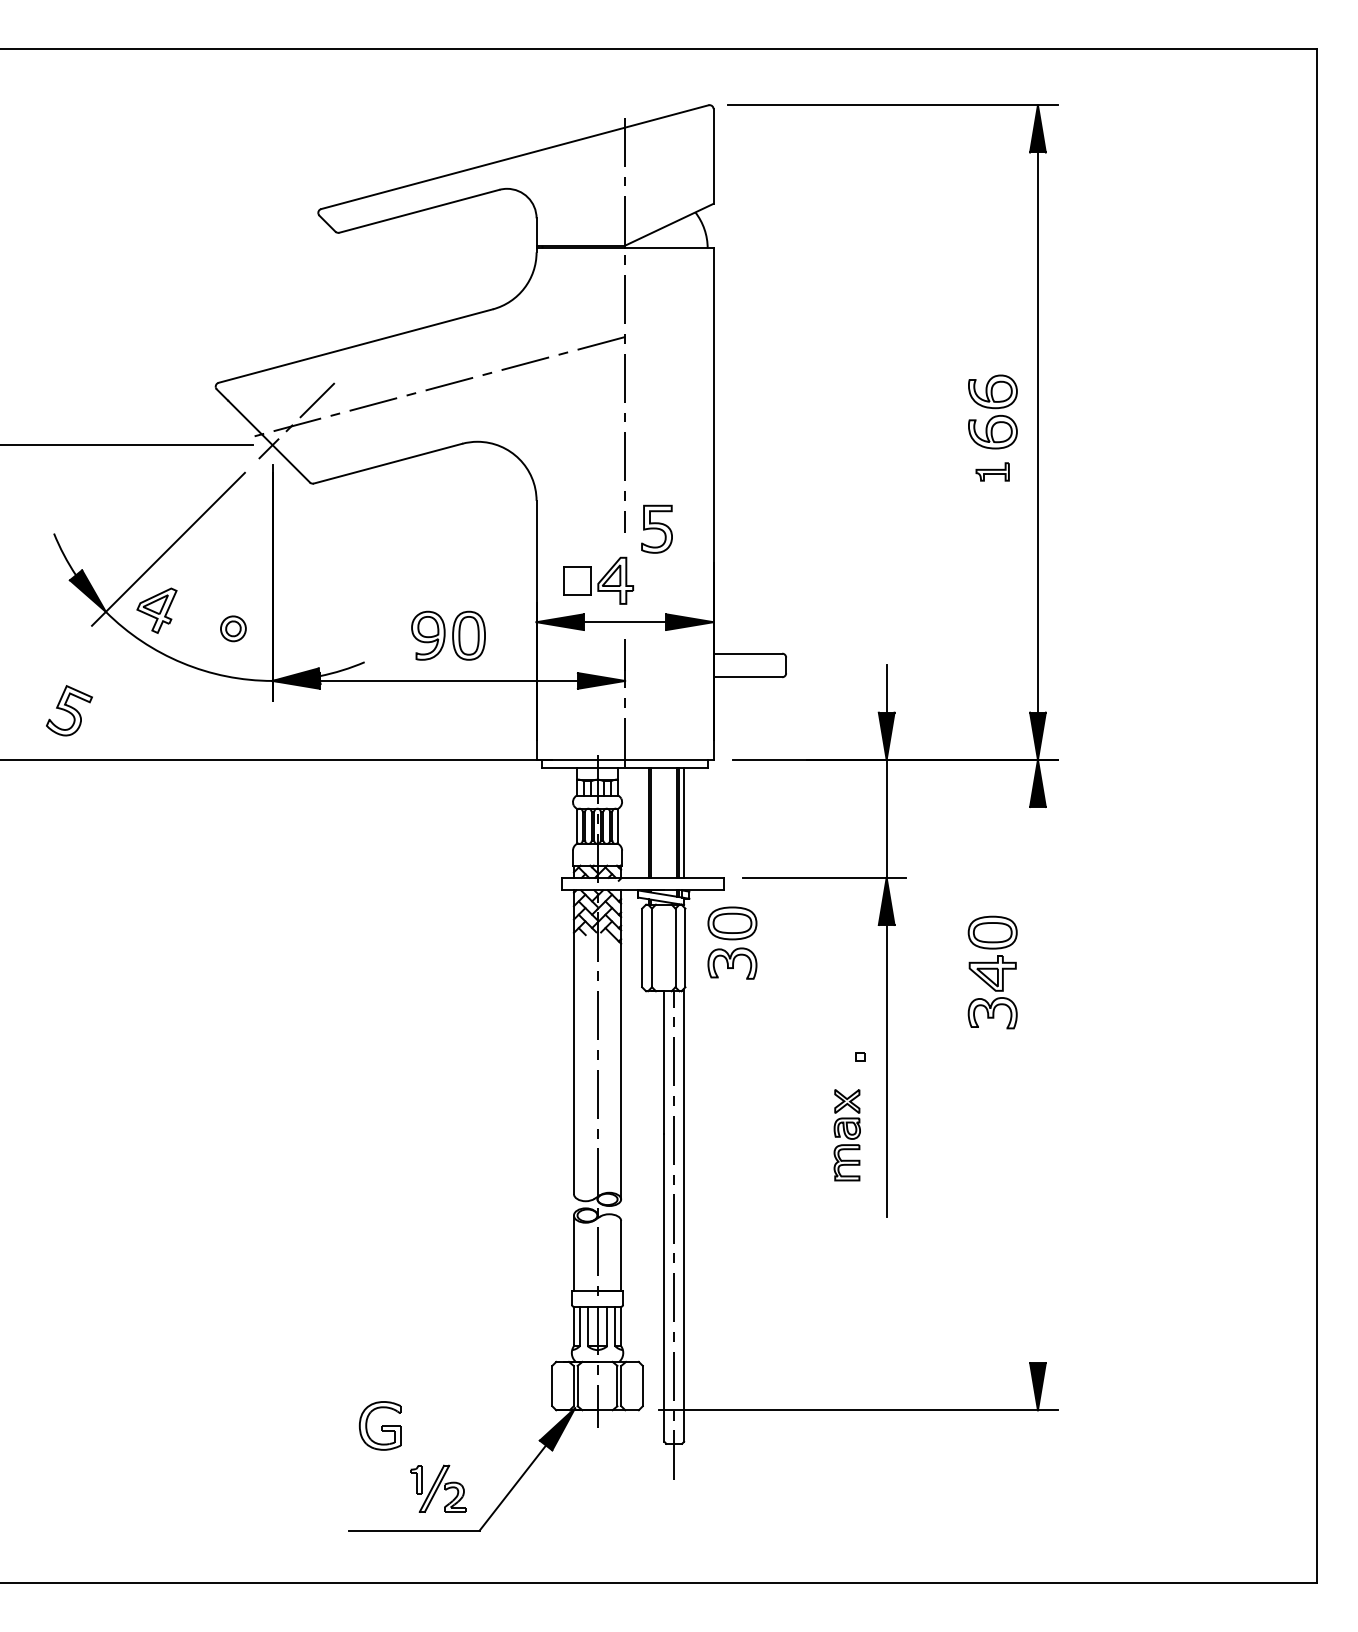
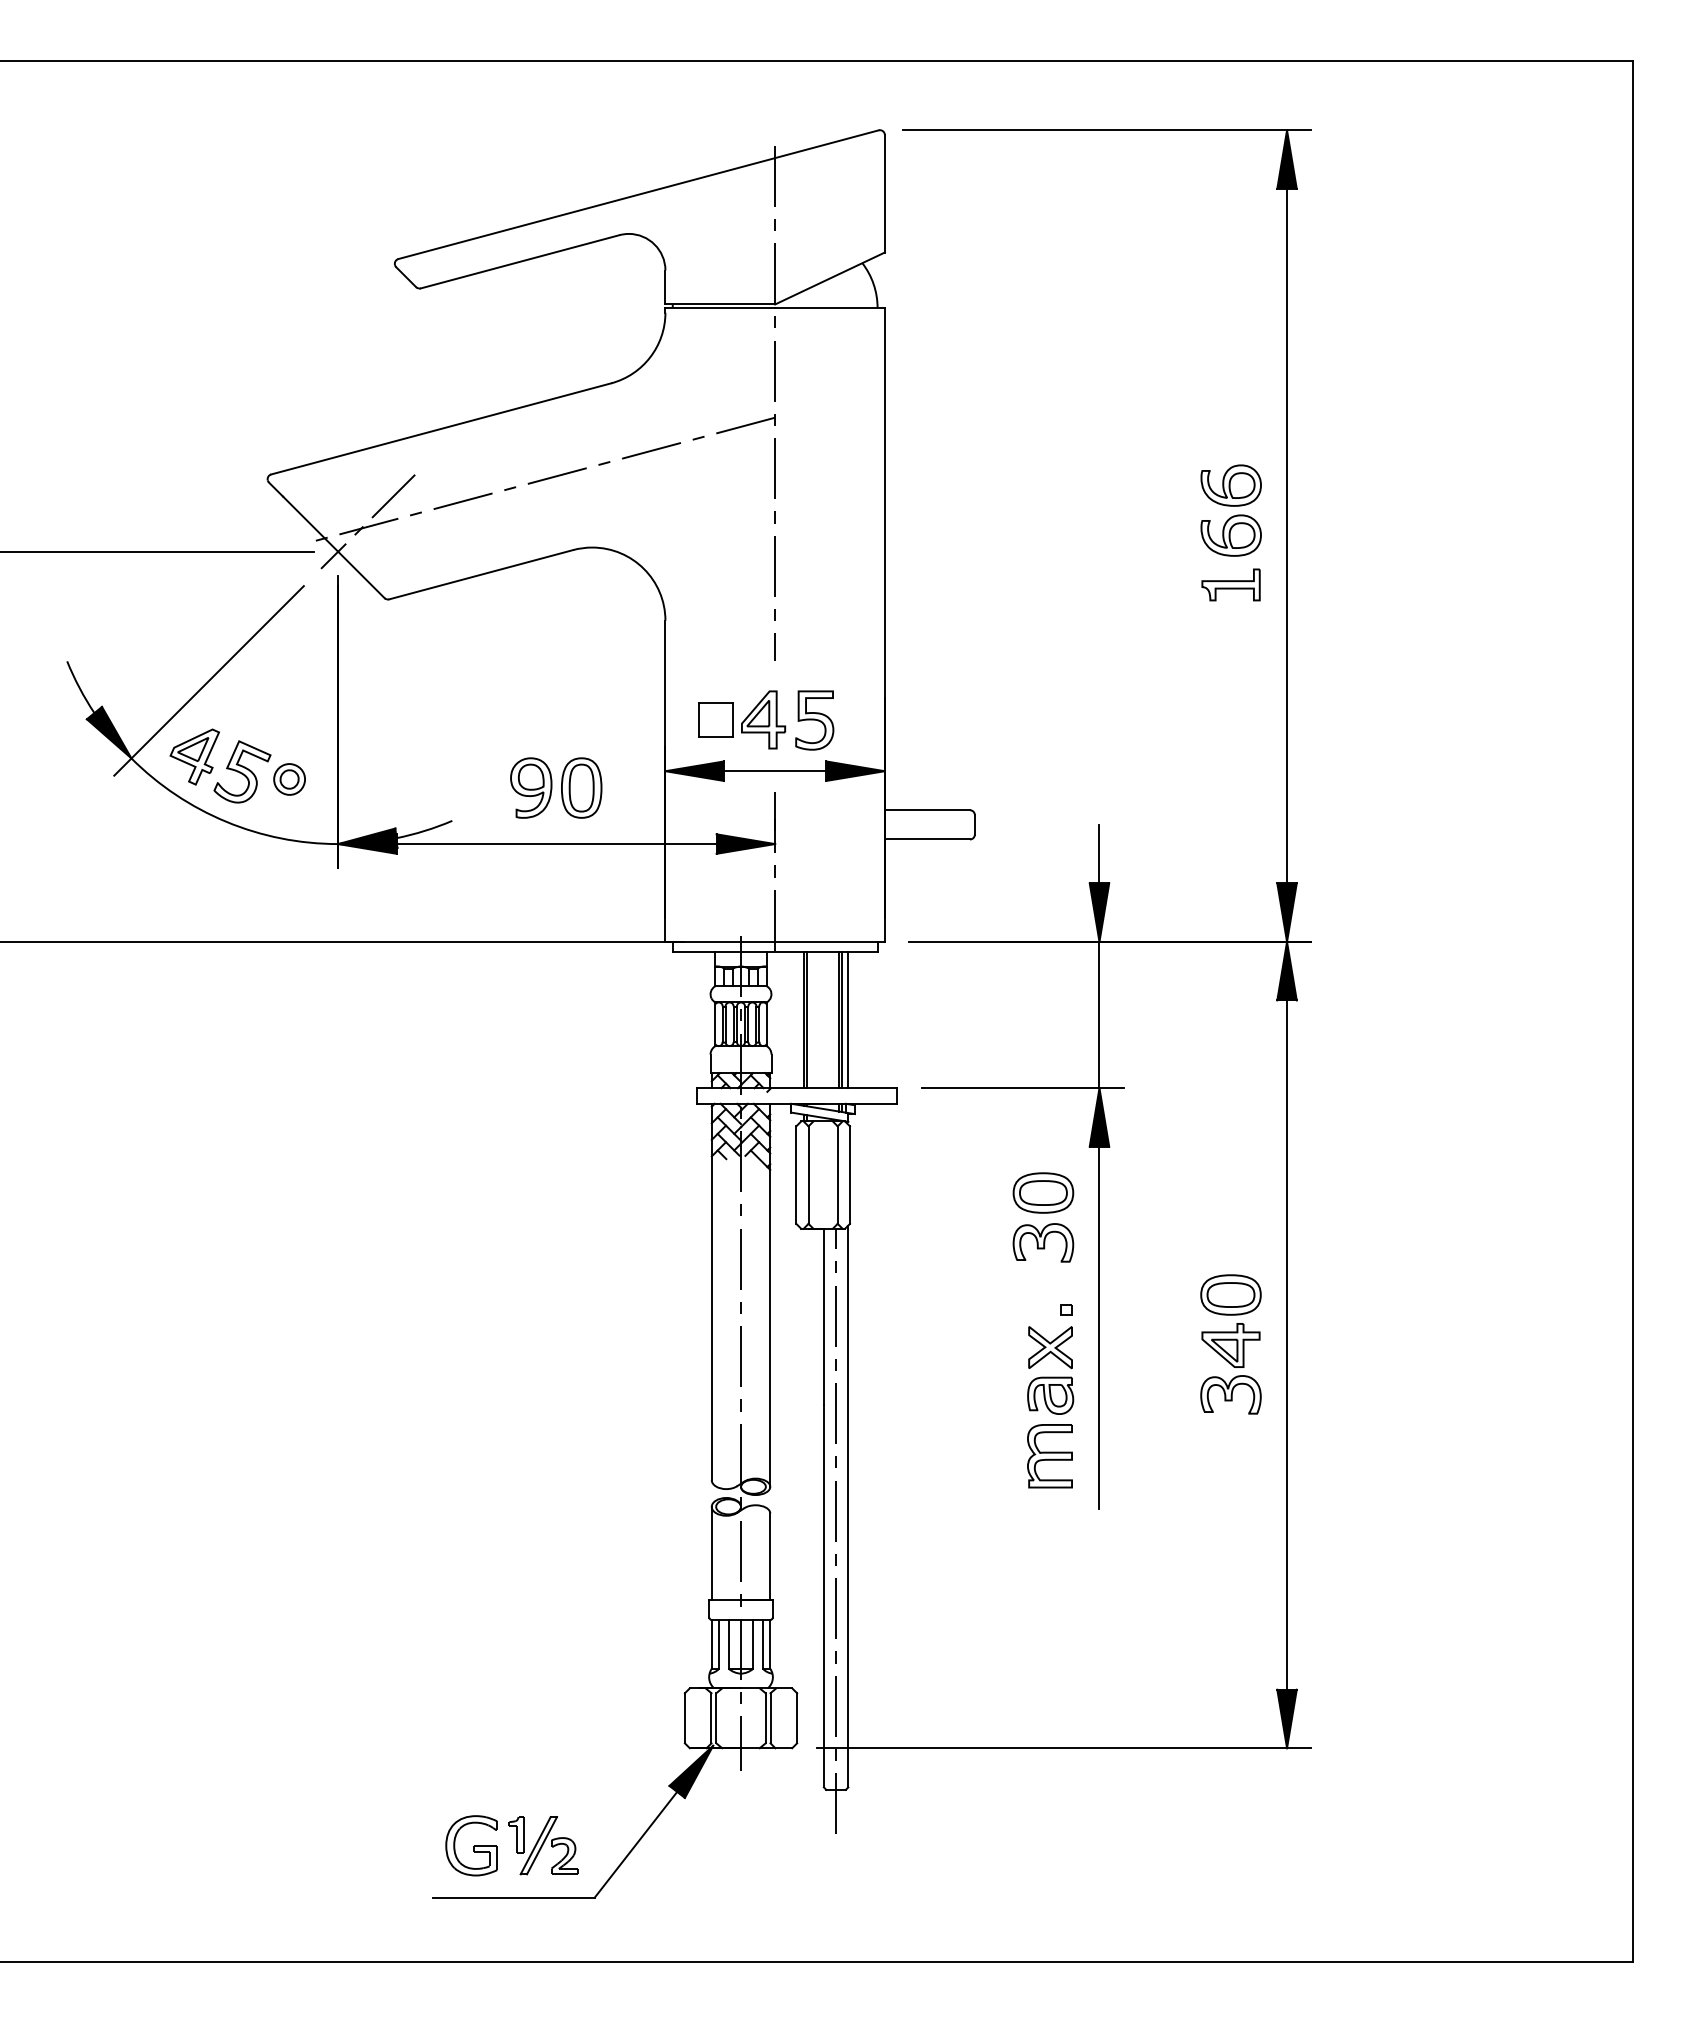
part: (992, 471) -> (1230, 584), size x1.43
part: (656, 528) -> (814, 719), moved
part: (69, 710) -> (242, 771), moved
part: (732, 942) -> (1043, 1216), moved
part: (992, 972) -> (1230, 1344), moved
line: (1037, 1085) -> (1286, 1345), added
part: (847, 1134) -> (1050, 1406), size x1.43
part: (379, 1425) -> (470, 1845), moved

